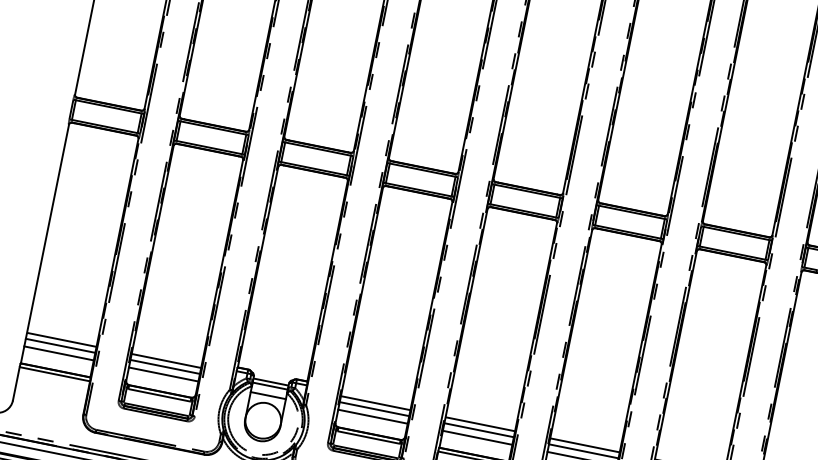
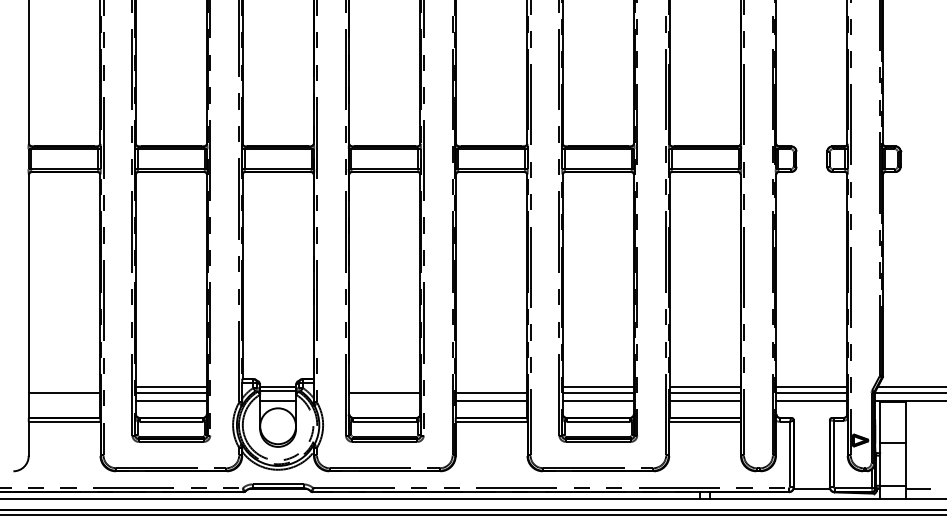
line: (61, 339) -> (64, 386), removed
line: (58, 353) -> (64, 400), removed
line: (375, 402) -> (384, 386), removed
line: (372, 416) -> (384, 400), removed
line: (480, 423) -> (491, 386), removed

